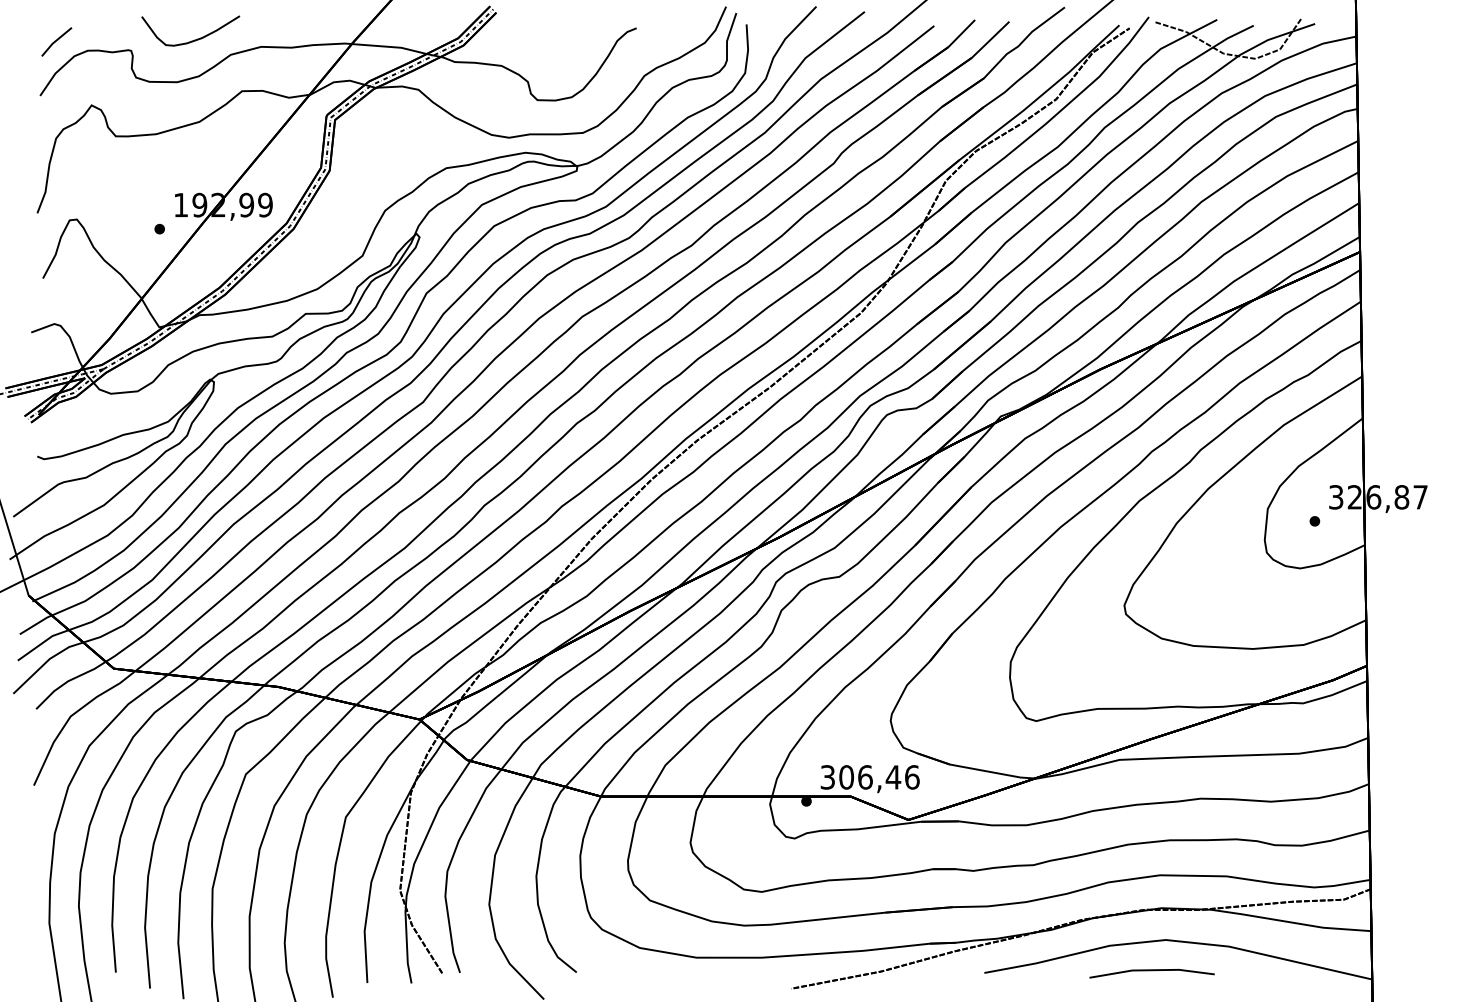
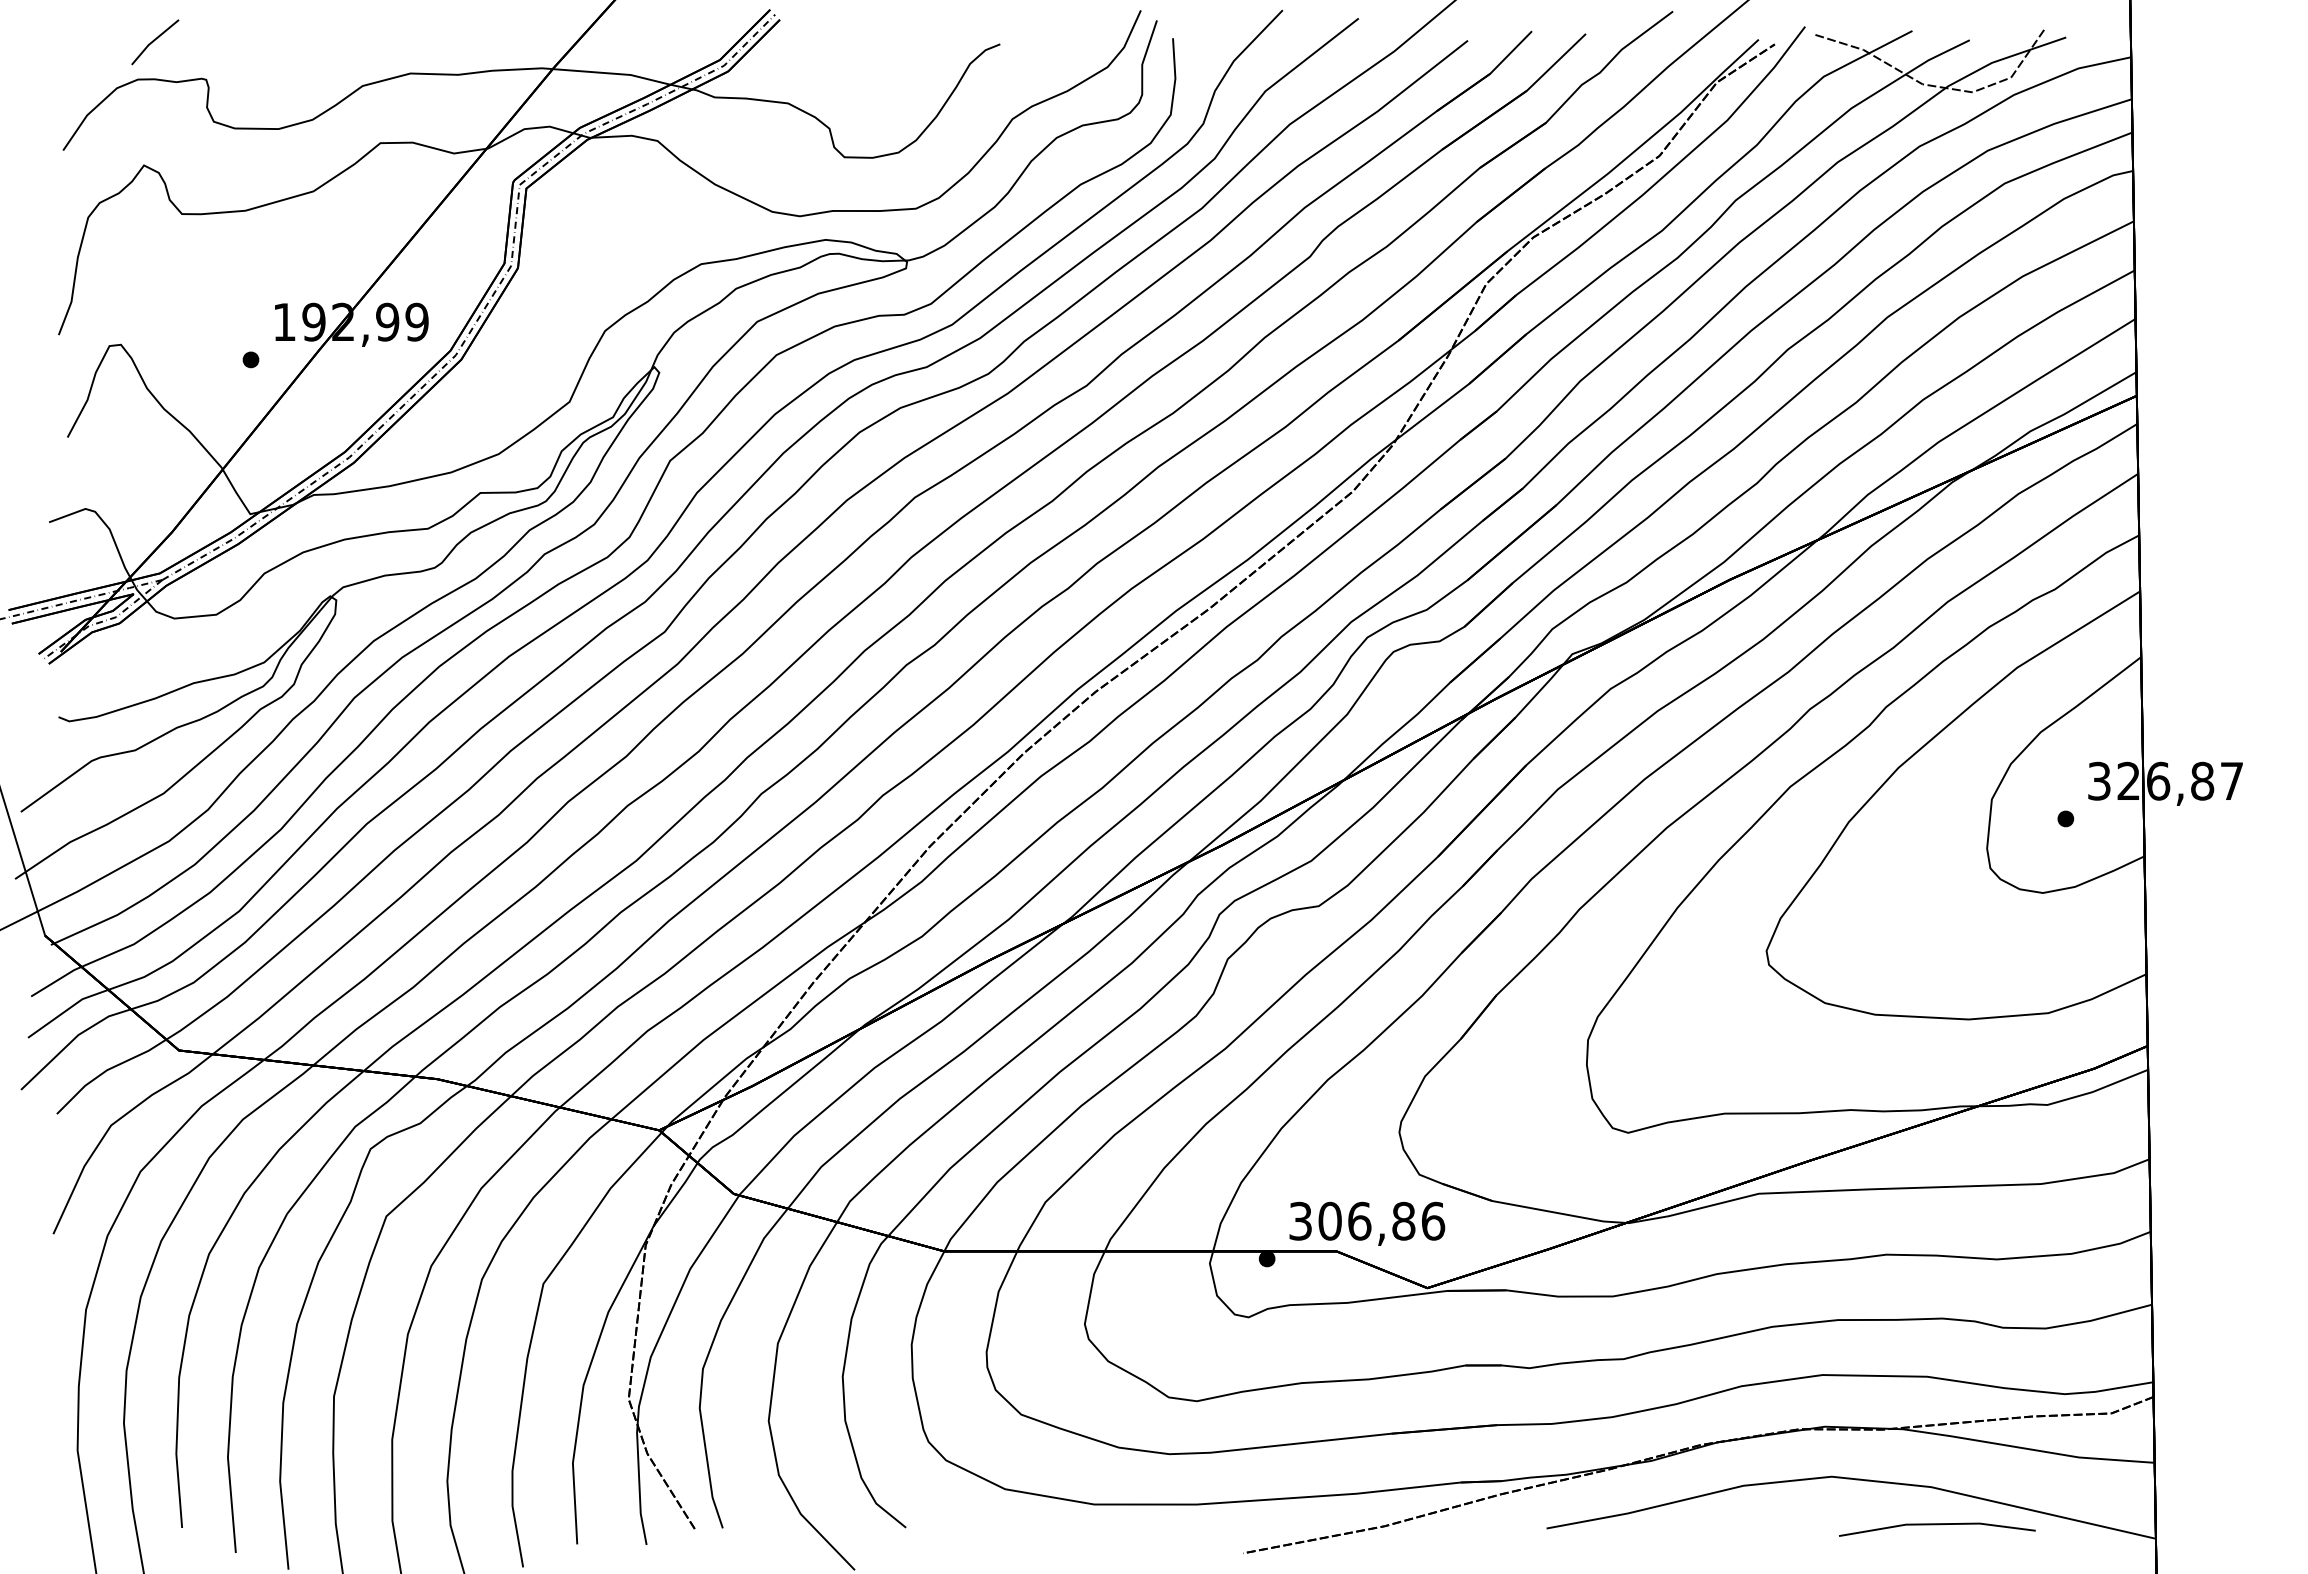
curve: (194, 39) -> (305, 61), removed
line: (56, 41) -> (154, 41), moved
text: (893, 777) -> (1403, 1221), 306,46 -> 306,86
line: (1151, 971) -> (1936, 1526), moved

